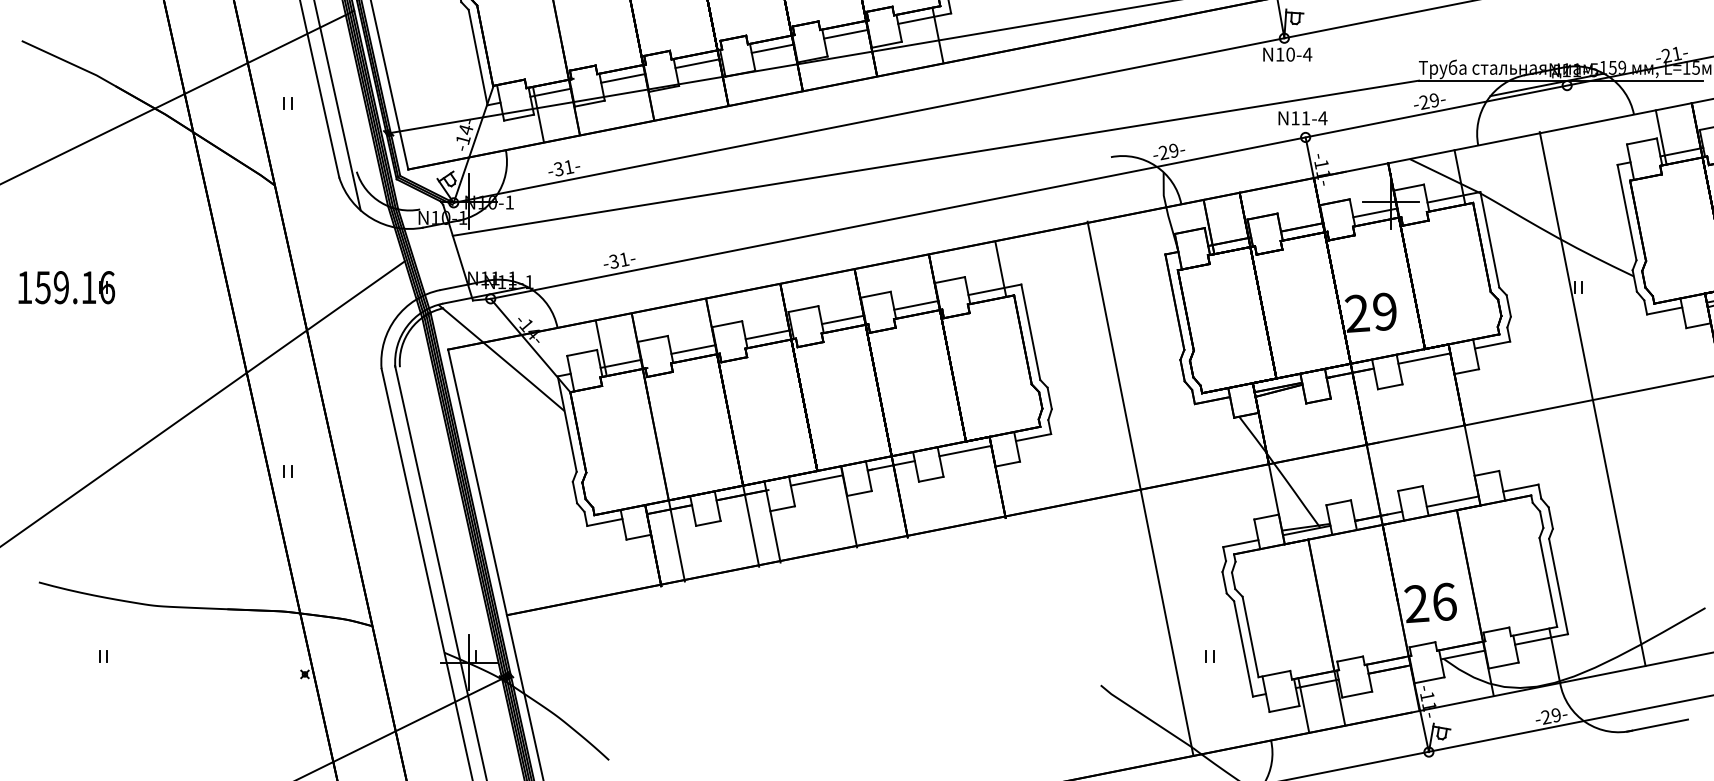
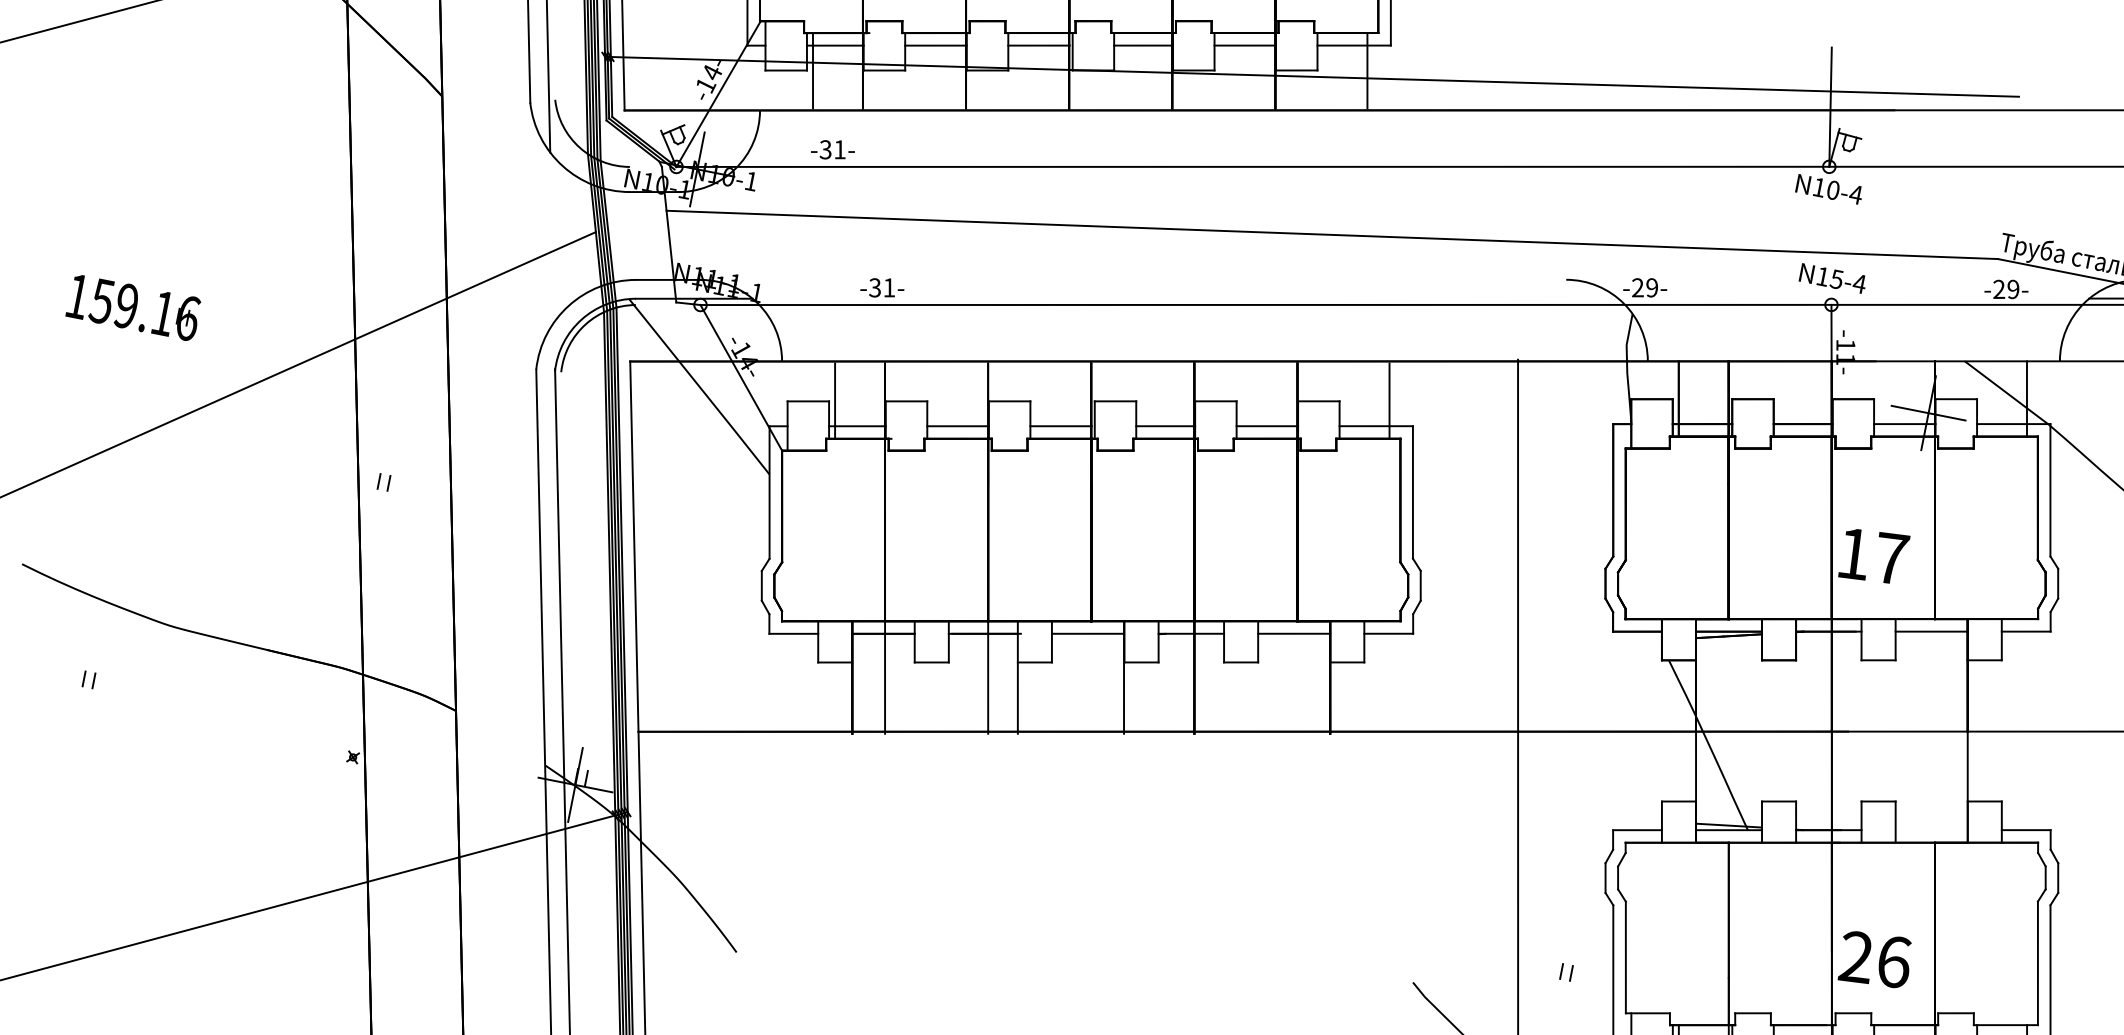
text: (1305, 118) -> (1836, 279), N11-4 -> N15-4
part: (66, 287) -> (133, 307), moved
text: (1370, 312) -> (1871, 555), 29 -> 17
line: (1452, 501) -> (1931, 829), removed

